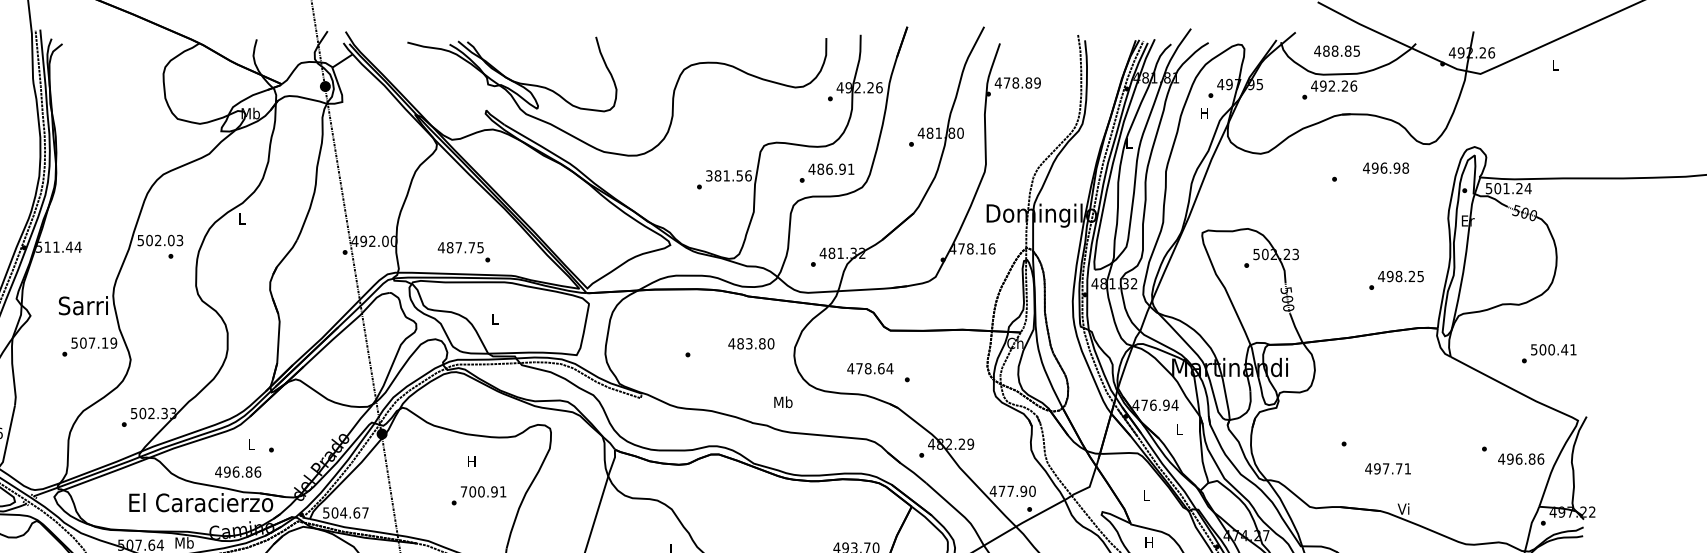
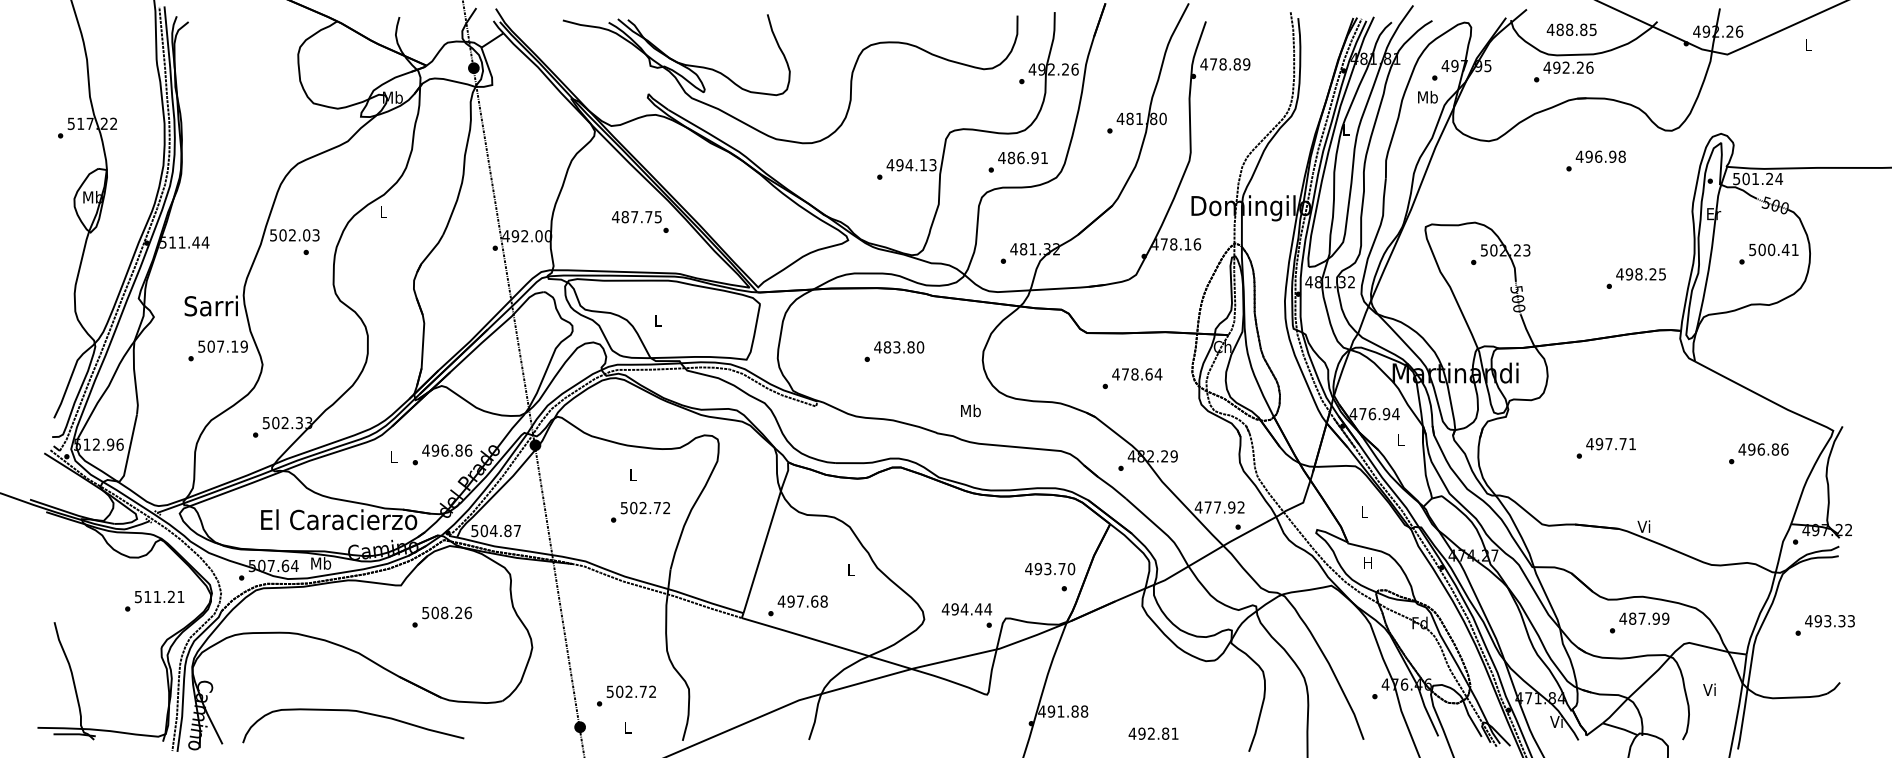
text: (1204, 112) -> (1427, 96), H -> Mb
text: (1385, 167) -> (1600, 156), moved
text: (728, 176) -> (911, 165), 381.56 -> 494.13
text: (464, 251) -> (640, 221), moved
text: (751, 343) -> (899, 347), moved
text: (1548, 353) -> (1768, 253), moved
text: (870, 368) -> (1137, 374), moved
text: (1521, 459) -> (1763, 449), moved
text: (471, 460) -> (632, 474), H -> L
text: (1387, 469) -> (1610, 444), moved
text: (238, 471) -> (447, 450), moved
text: (483, 491) -> (645, 507), 700.91 -> 502.72
text: (1031, 491) -> (1240, 507), 477.90 -> 477.92
text: (356, 512) -> (507, 530), 504.67 -> 504.87

